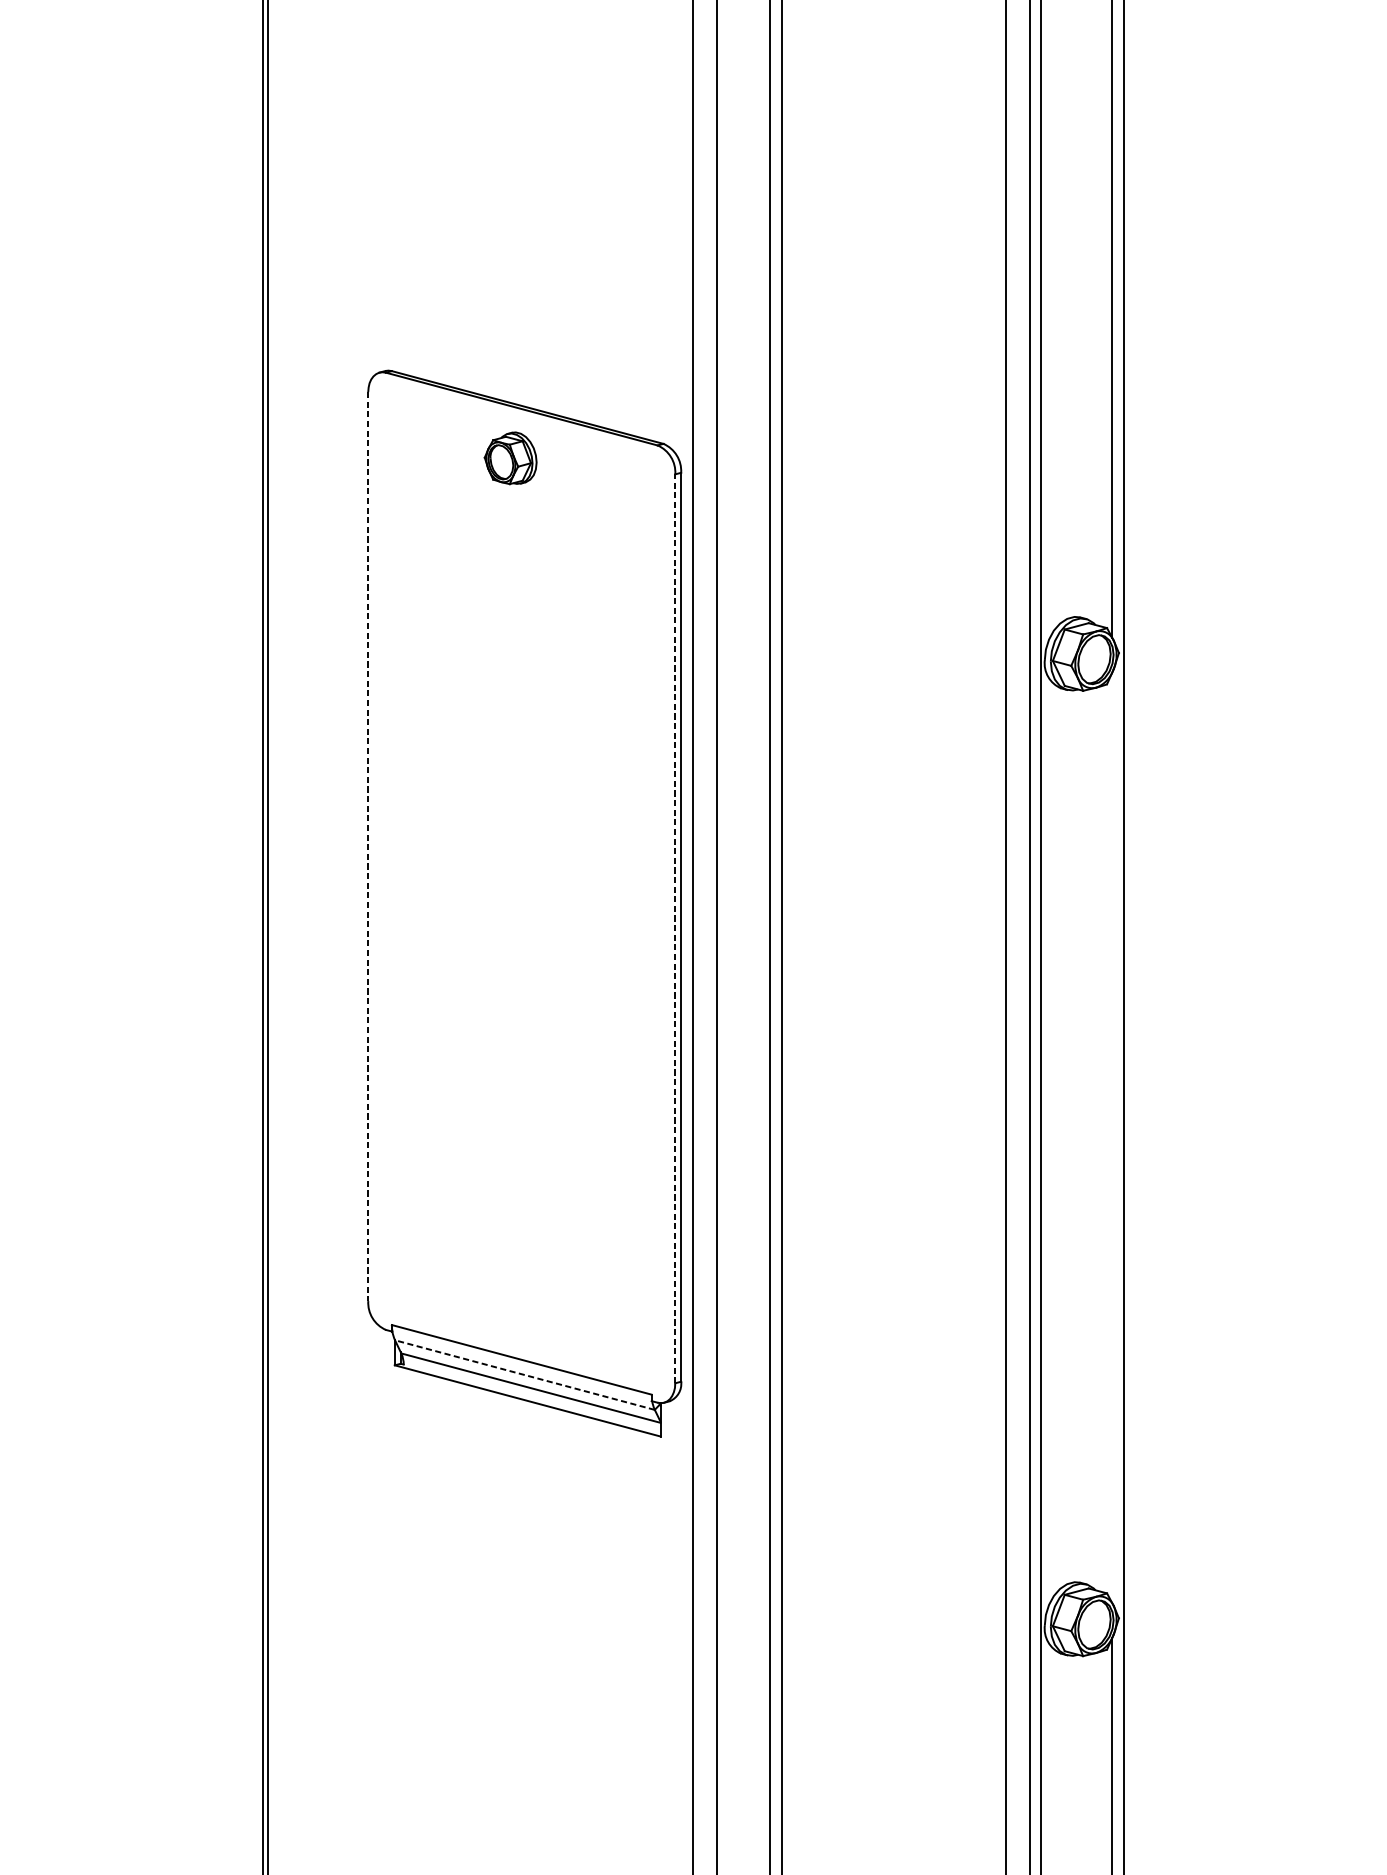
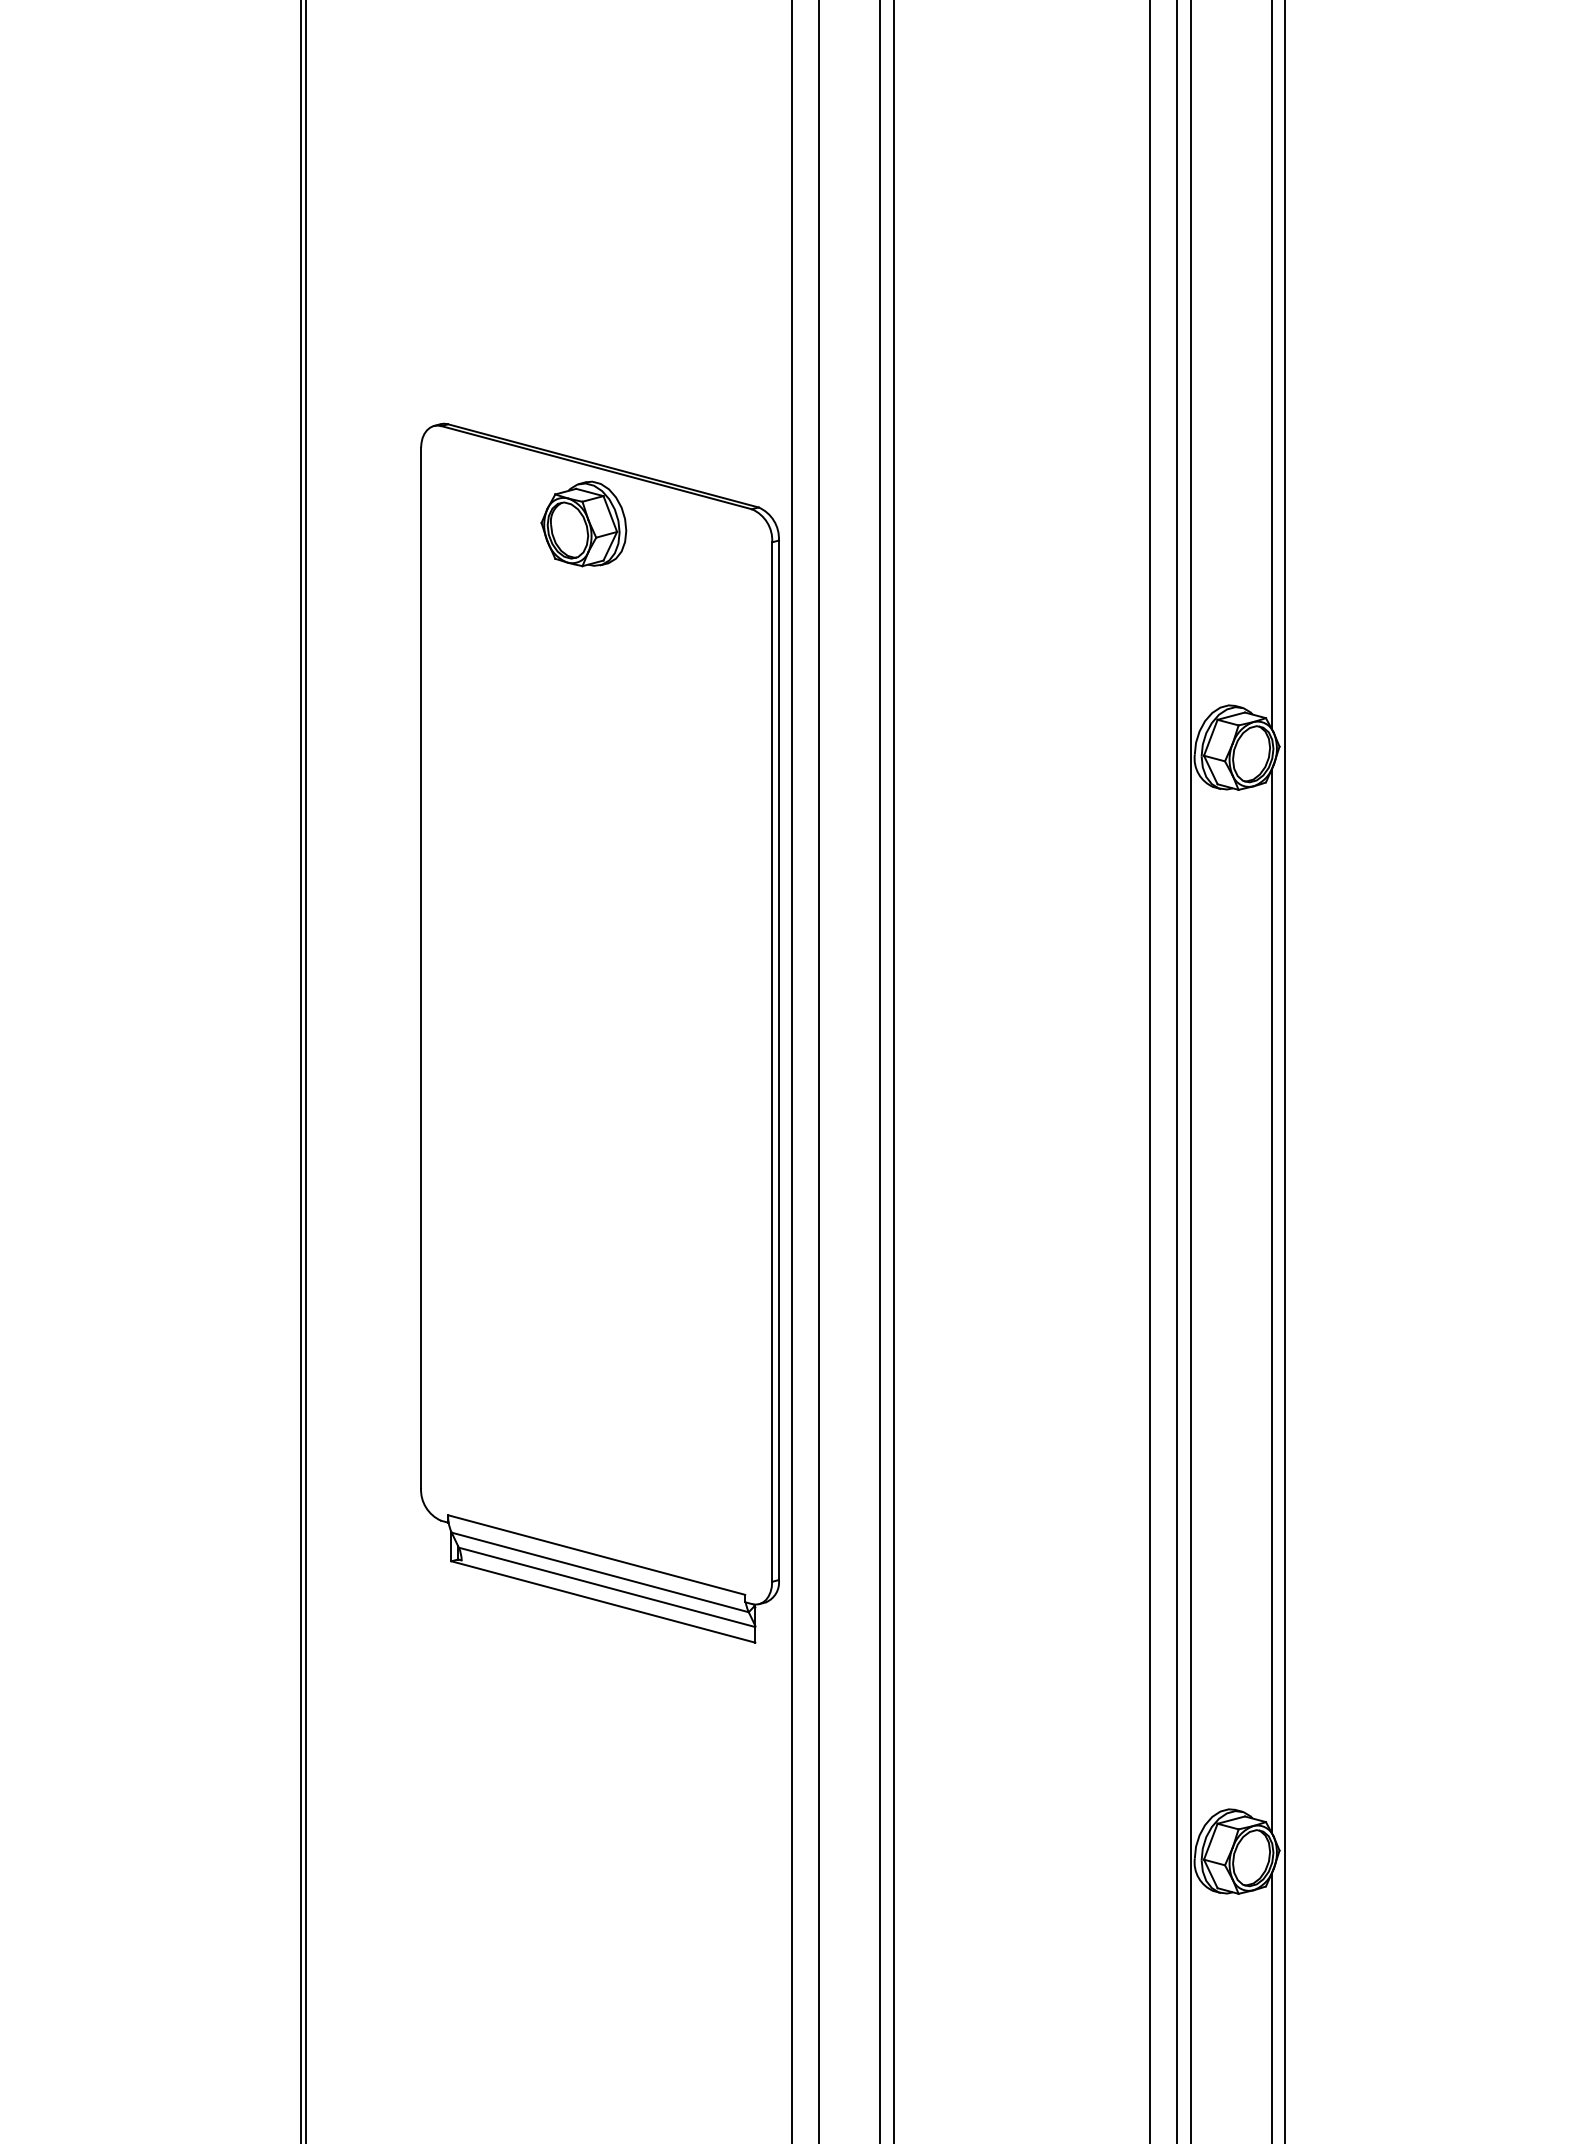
part: (510, 457) -> (583, 523), size x1.43
line: (368, 846) -> (421, 968), dashed -> solid
line: (675, 929) -> (772, 1062), dashed -> solid
line: (1111, 1138) -> (1271, 1301), added
line: (525, 1375) -> (600, 1572), dashed -> solid

